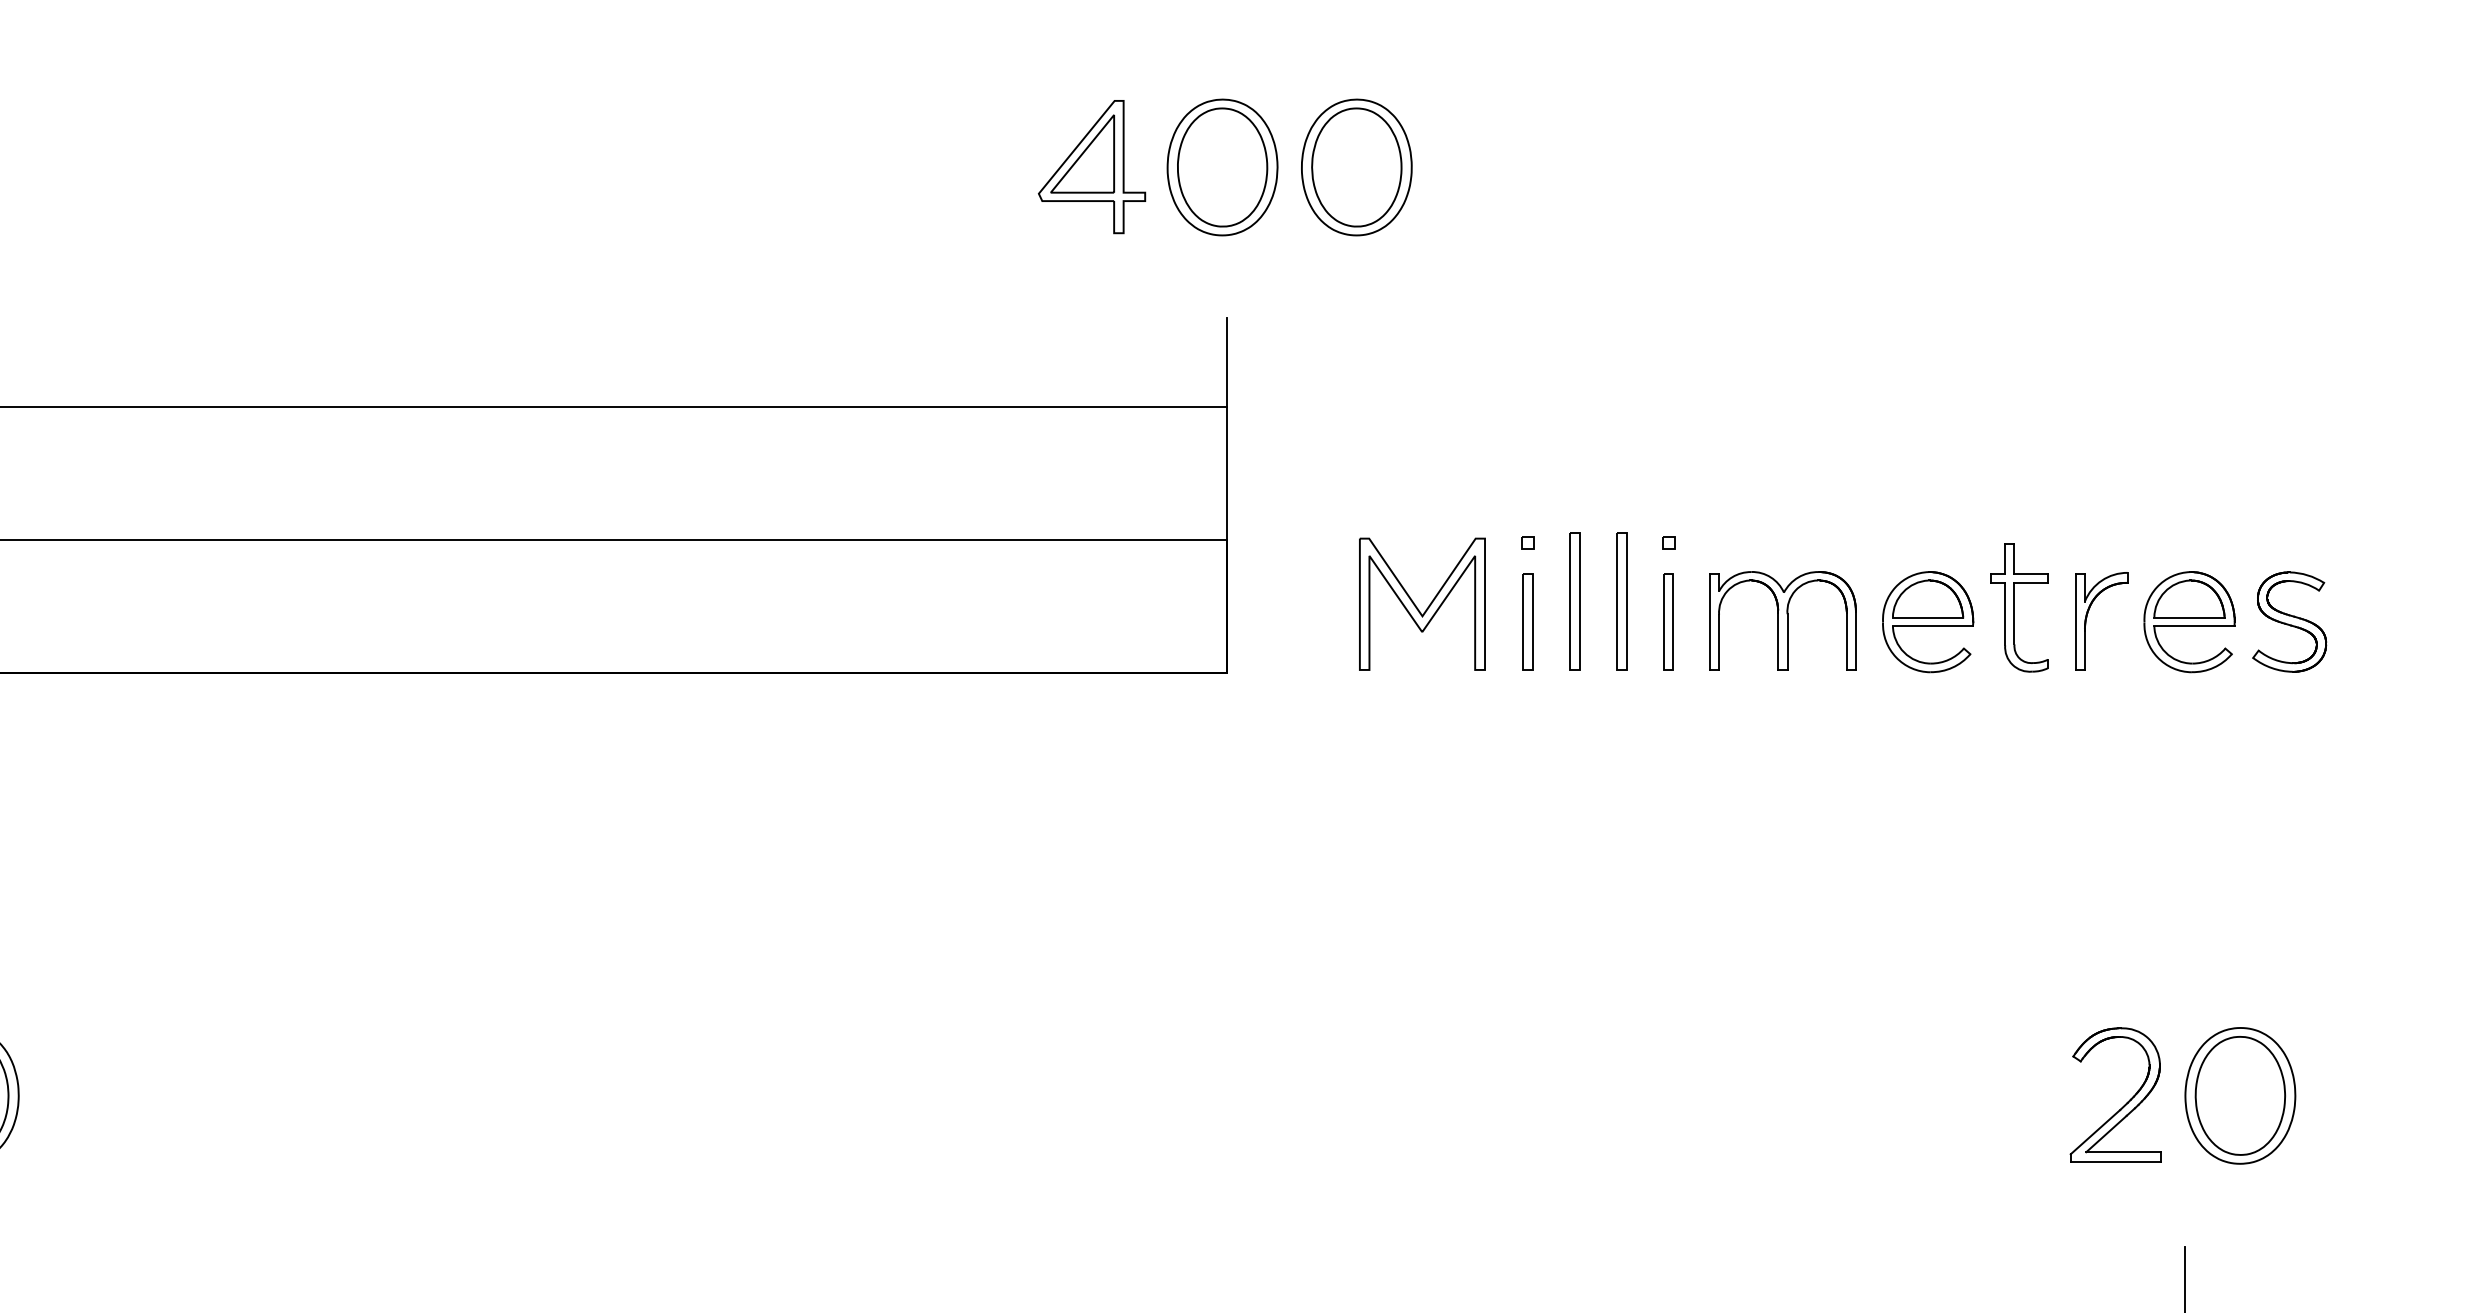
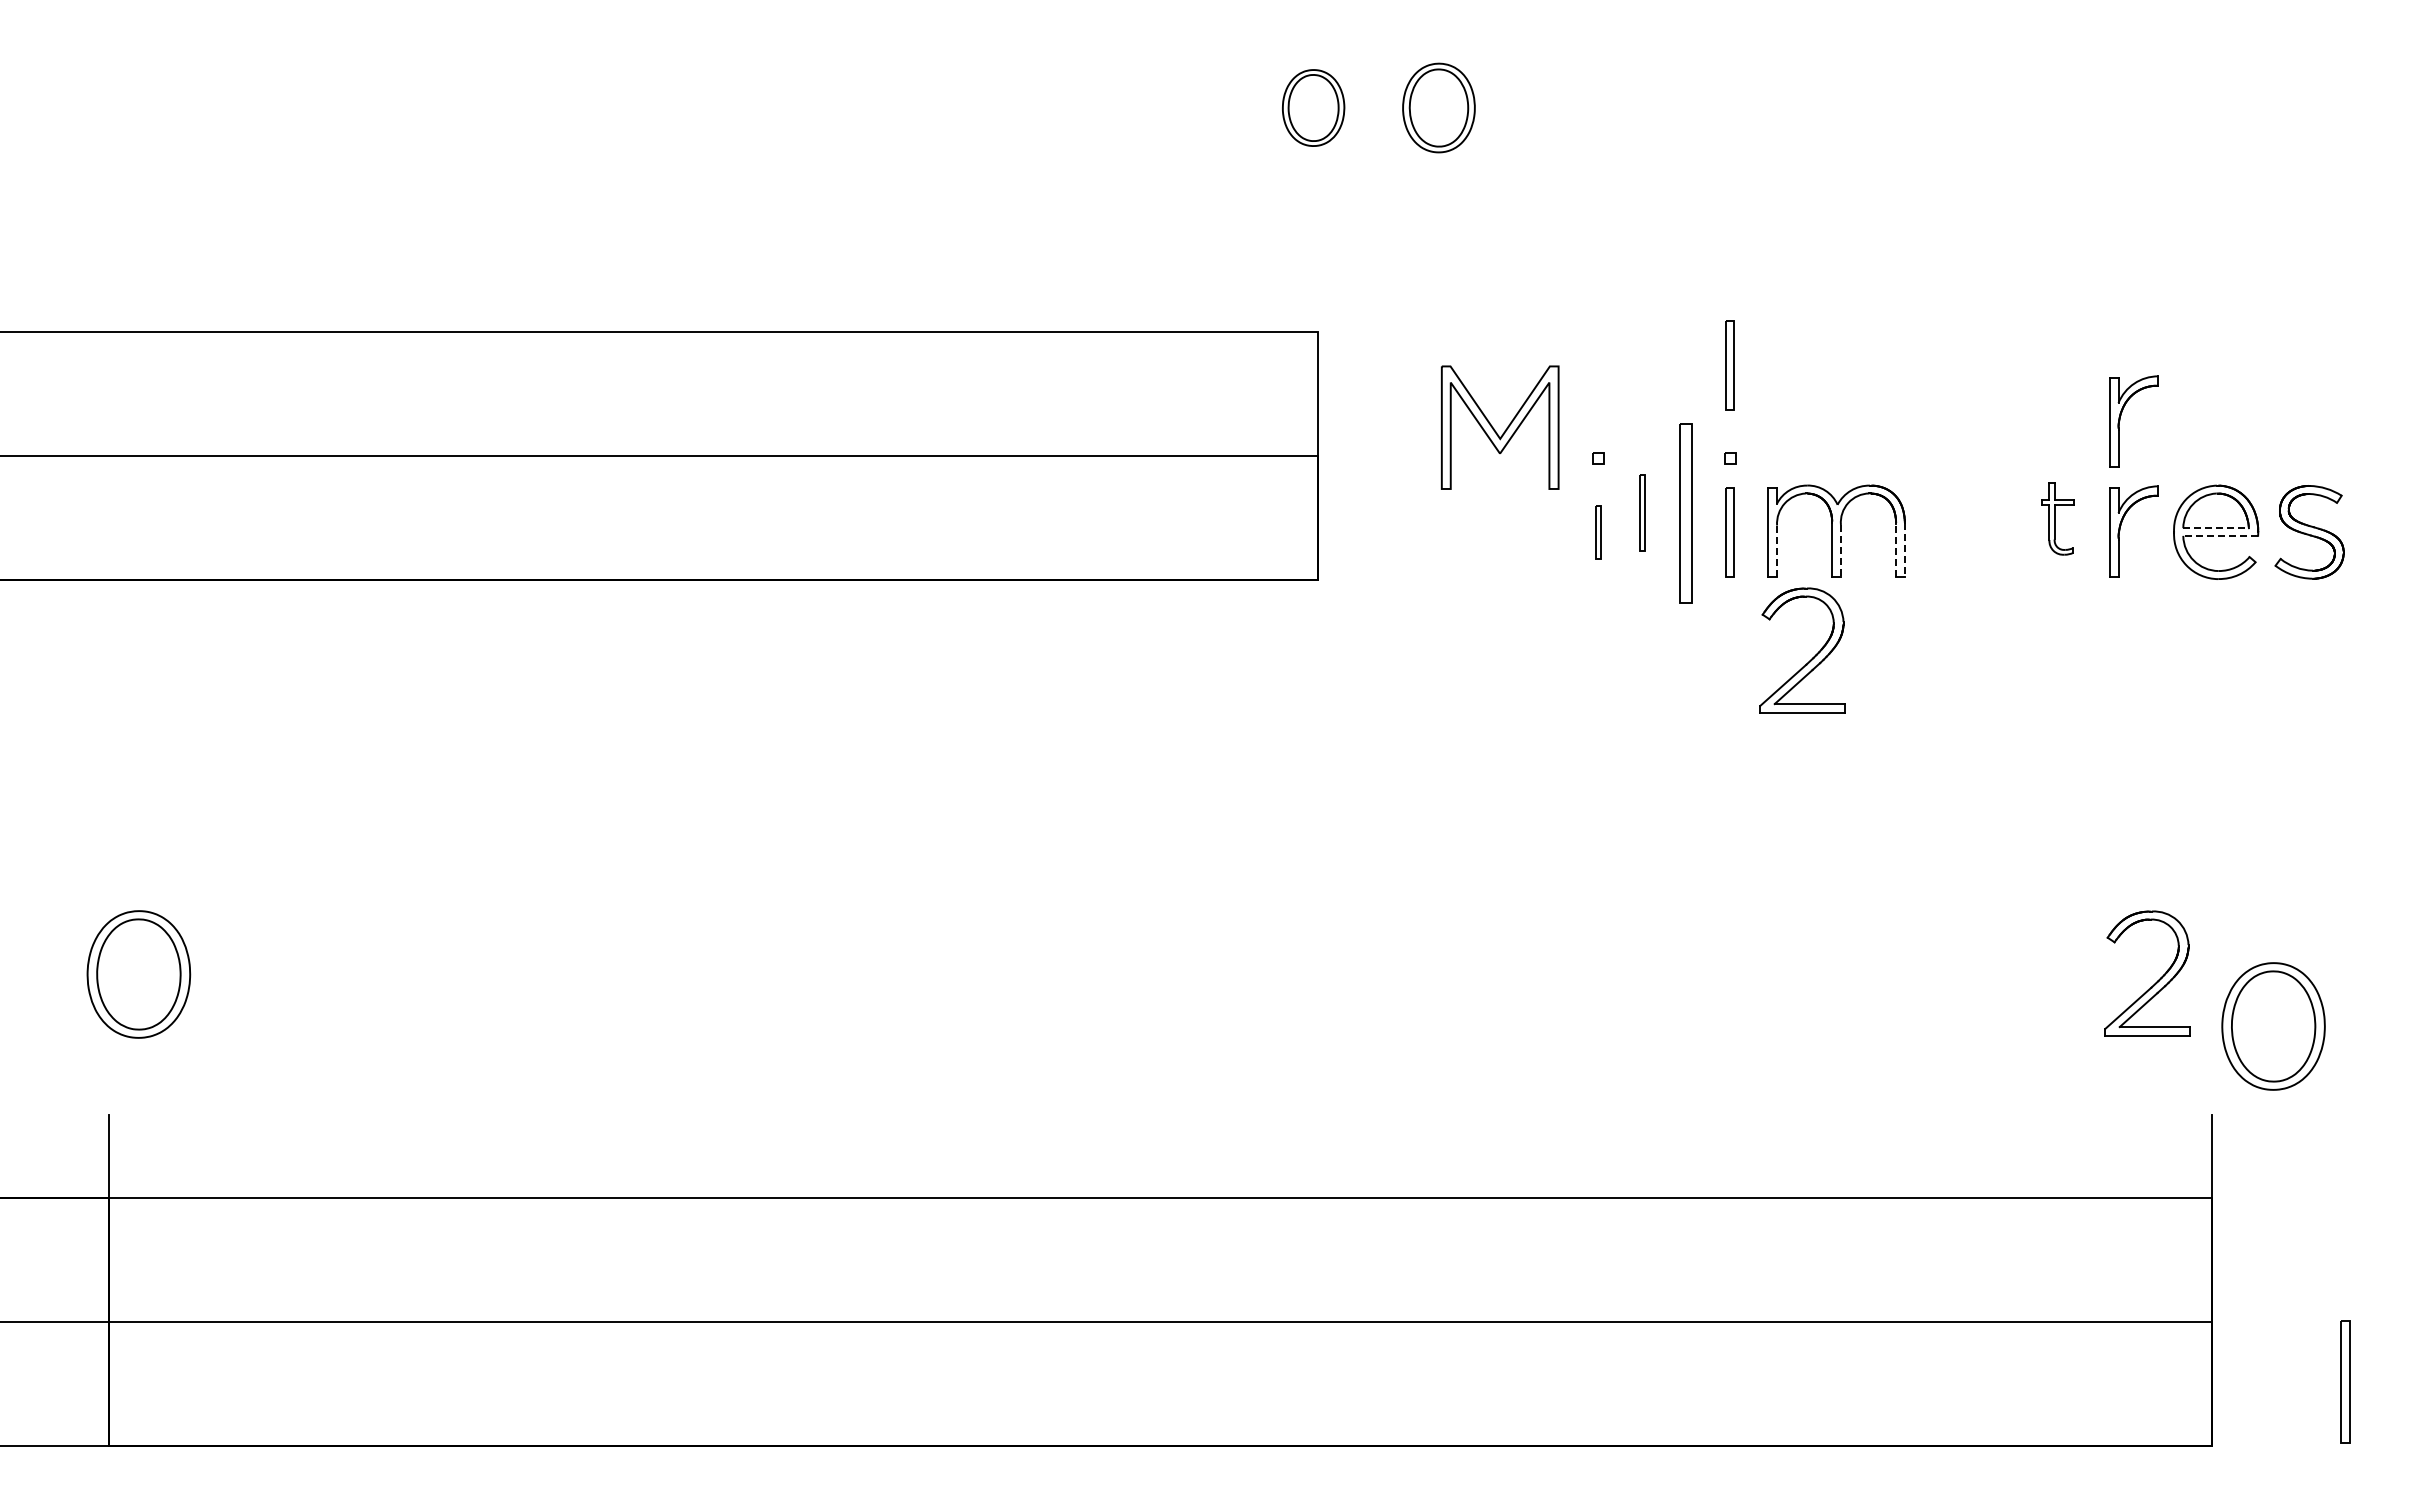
part: (1091, 166) -> (1191, 107), removed
part: (1222, 166) -> (1313, 107), size x0.6
part: (1356, 166) -> (1438, 107), size x0.7
line: (1226, 361) -> (1317, 289), removed
part: (1668, 443) -> (1729, 365), added
part: (2087, 502) -> (2120, 420), added
part: (1574, 600) -> (1642, 512), size x0.6
part: (1622, 600) -> (1686, 512), size x1.4
part: (1421, 604) -> (1499, 427), moved
part: (2019, 607) -> (2057, 518), size x0.6
line: (2189, 618) -> (2216, 528), solid -> dashed
part: (1928, 621) -> (1972, 531), removed
part: (1527, 622) -> (1598, 532), size x0.6
line: (2194, 625) -> (2220, 535), solid -> dashed
line: (1847, 641) -> (1896, 550), solid -> dashed
line: (1855, 641) -> (1904, 550), solid -> dashed
line: (1719, 642) -> (1777, 551), solid -> dashed
line: (1787, 642) -> (1840, 551), solid -> dashed
part: (1755, 757) -> (1811, 658), added
part: (2240, 1095) -> (2273, 1026), moved

